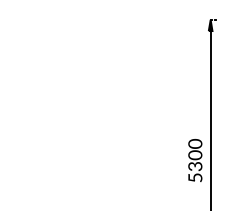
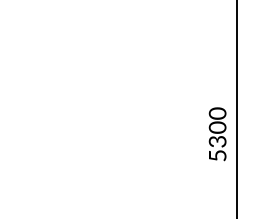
text: (195, 160) -> (217, 134), moved

